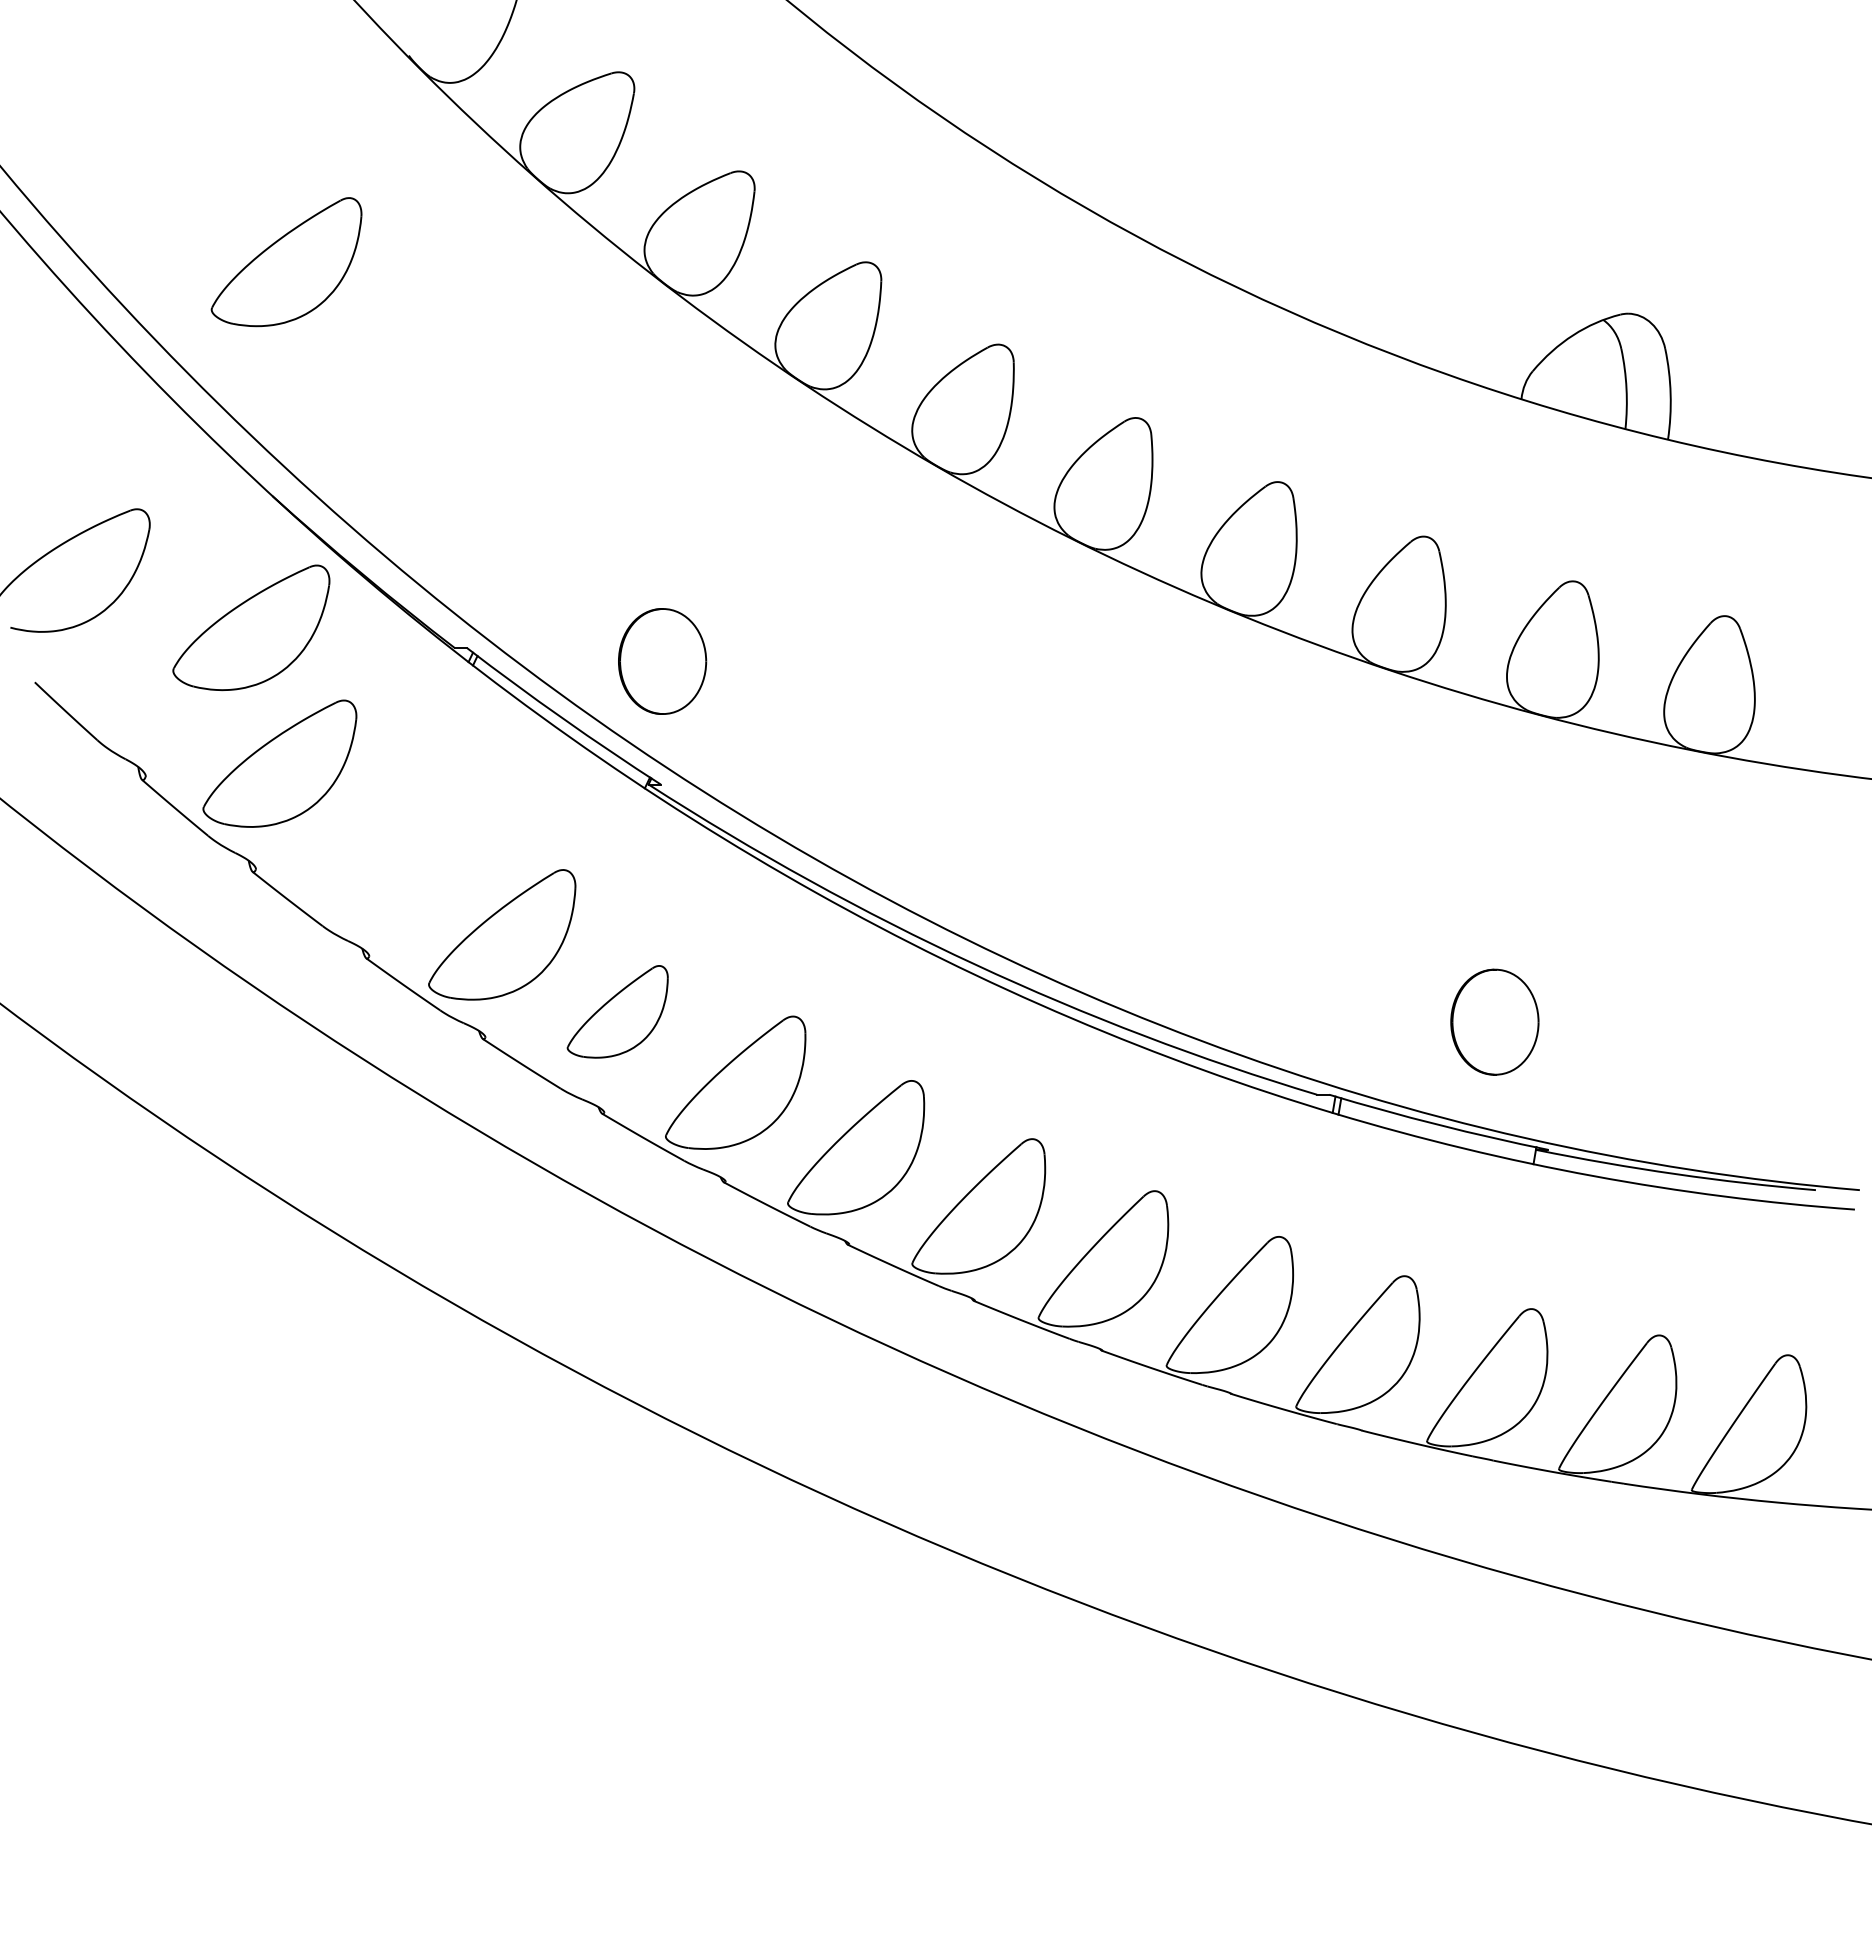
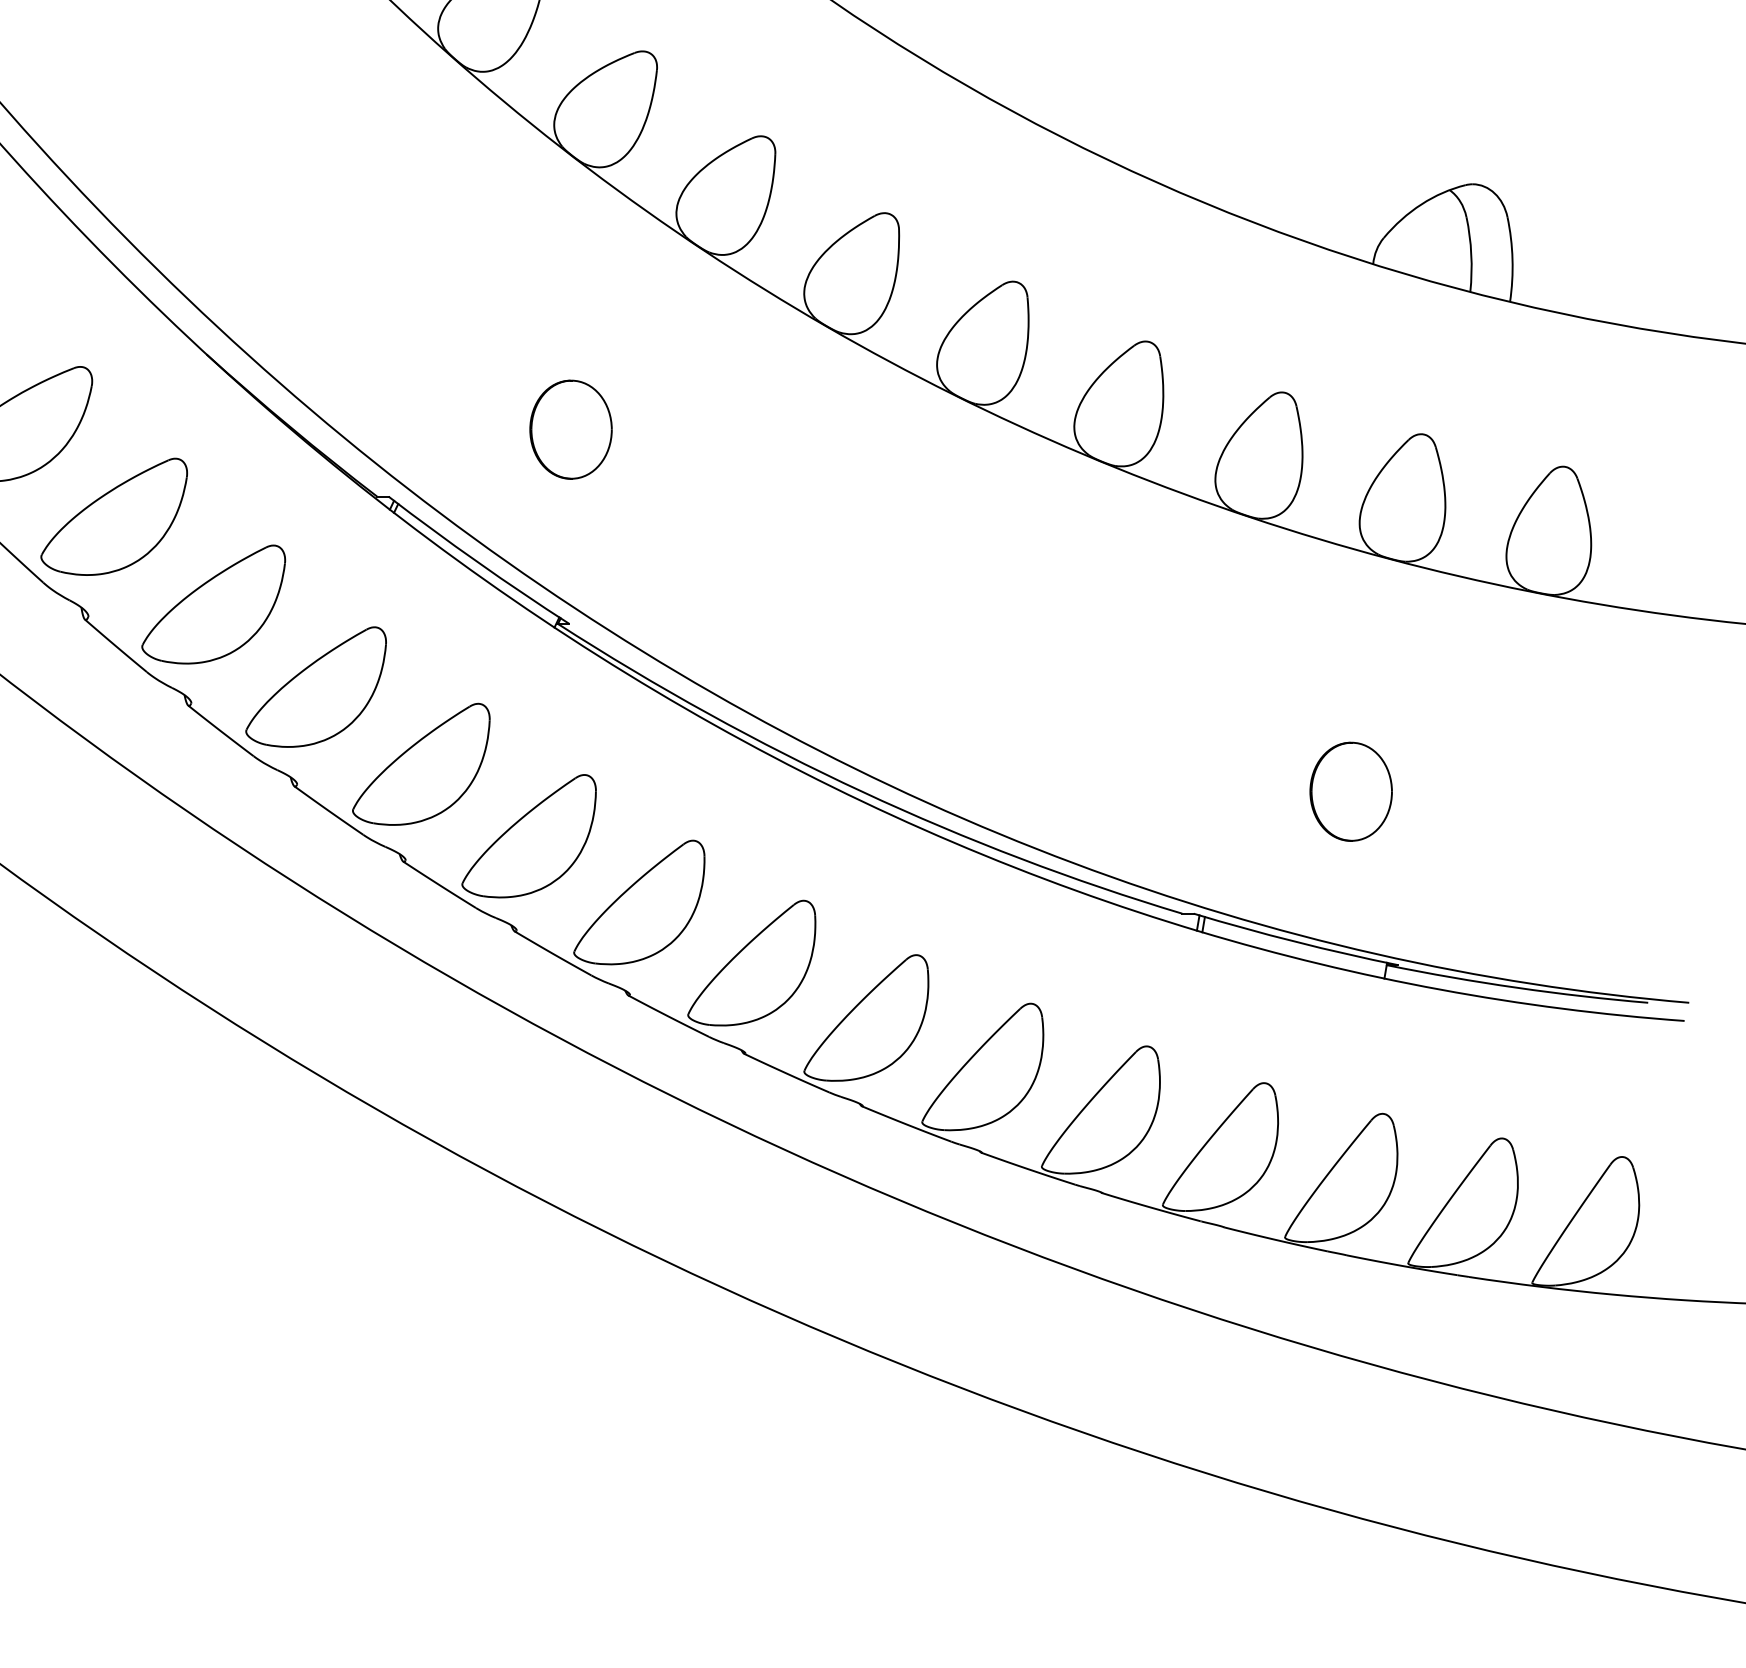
part: (286, 262) -> (316, 687), moved
part: (251, 627) -> (114, 516), moved
part: (662, 661) -> (571, 429), moved
part: (617, 1011) -> (528, 835), size x1.43
part: (1494, 1021) -> (1350, 791), moved

